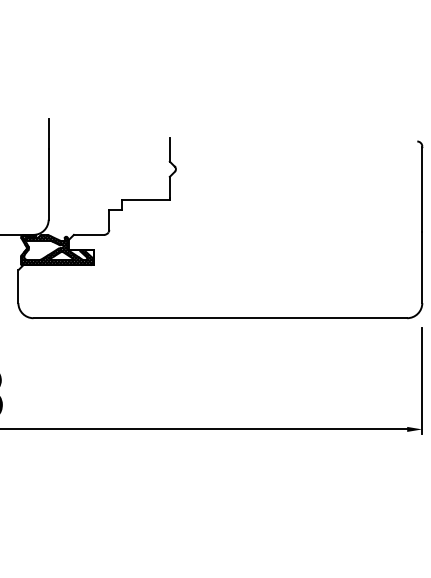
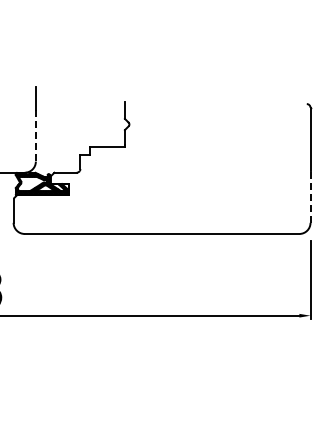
line: (48, 184) -> (35, 135), solid -> dashed
line: (422, 267) -> (310, 196), solid -> dashed

